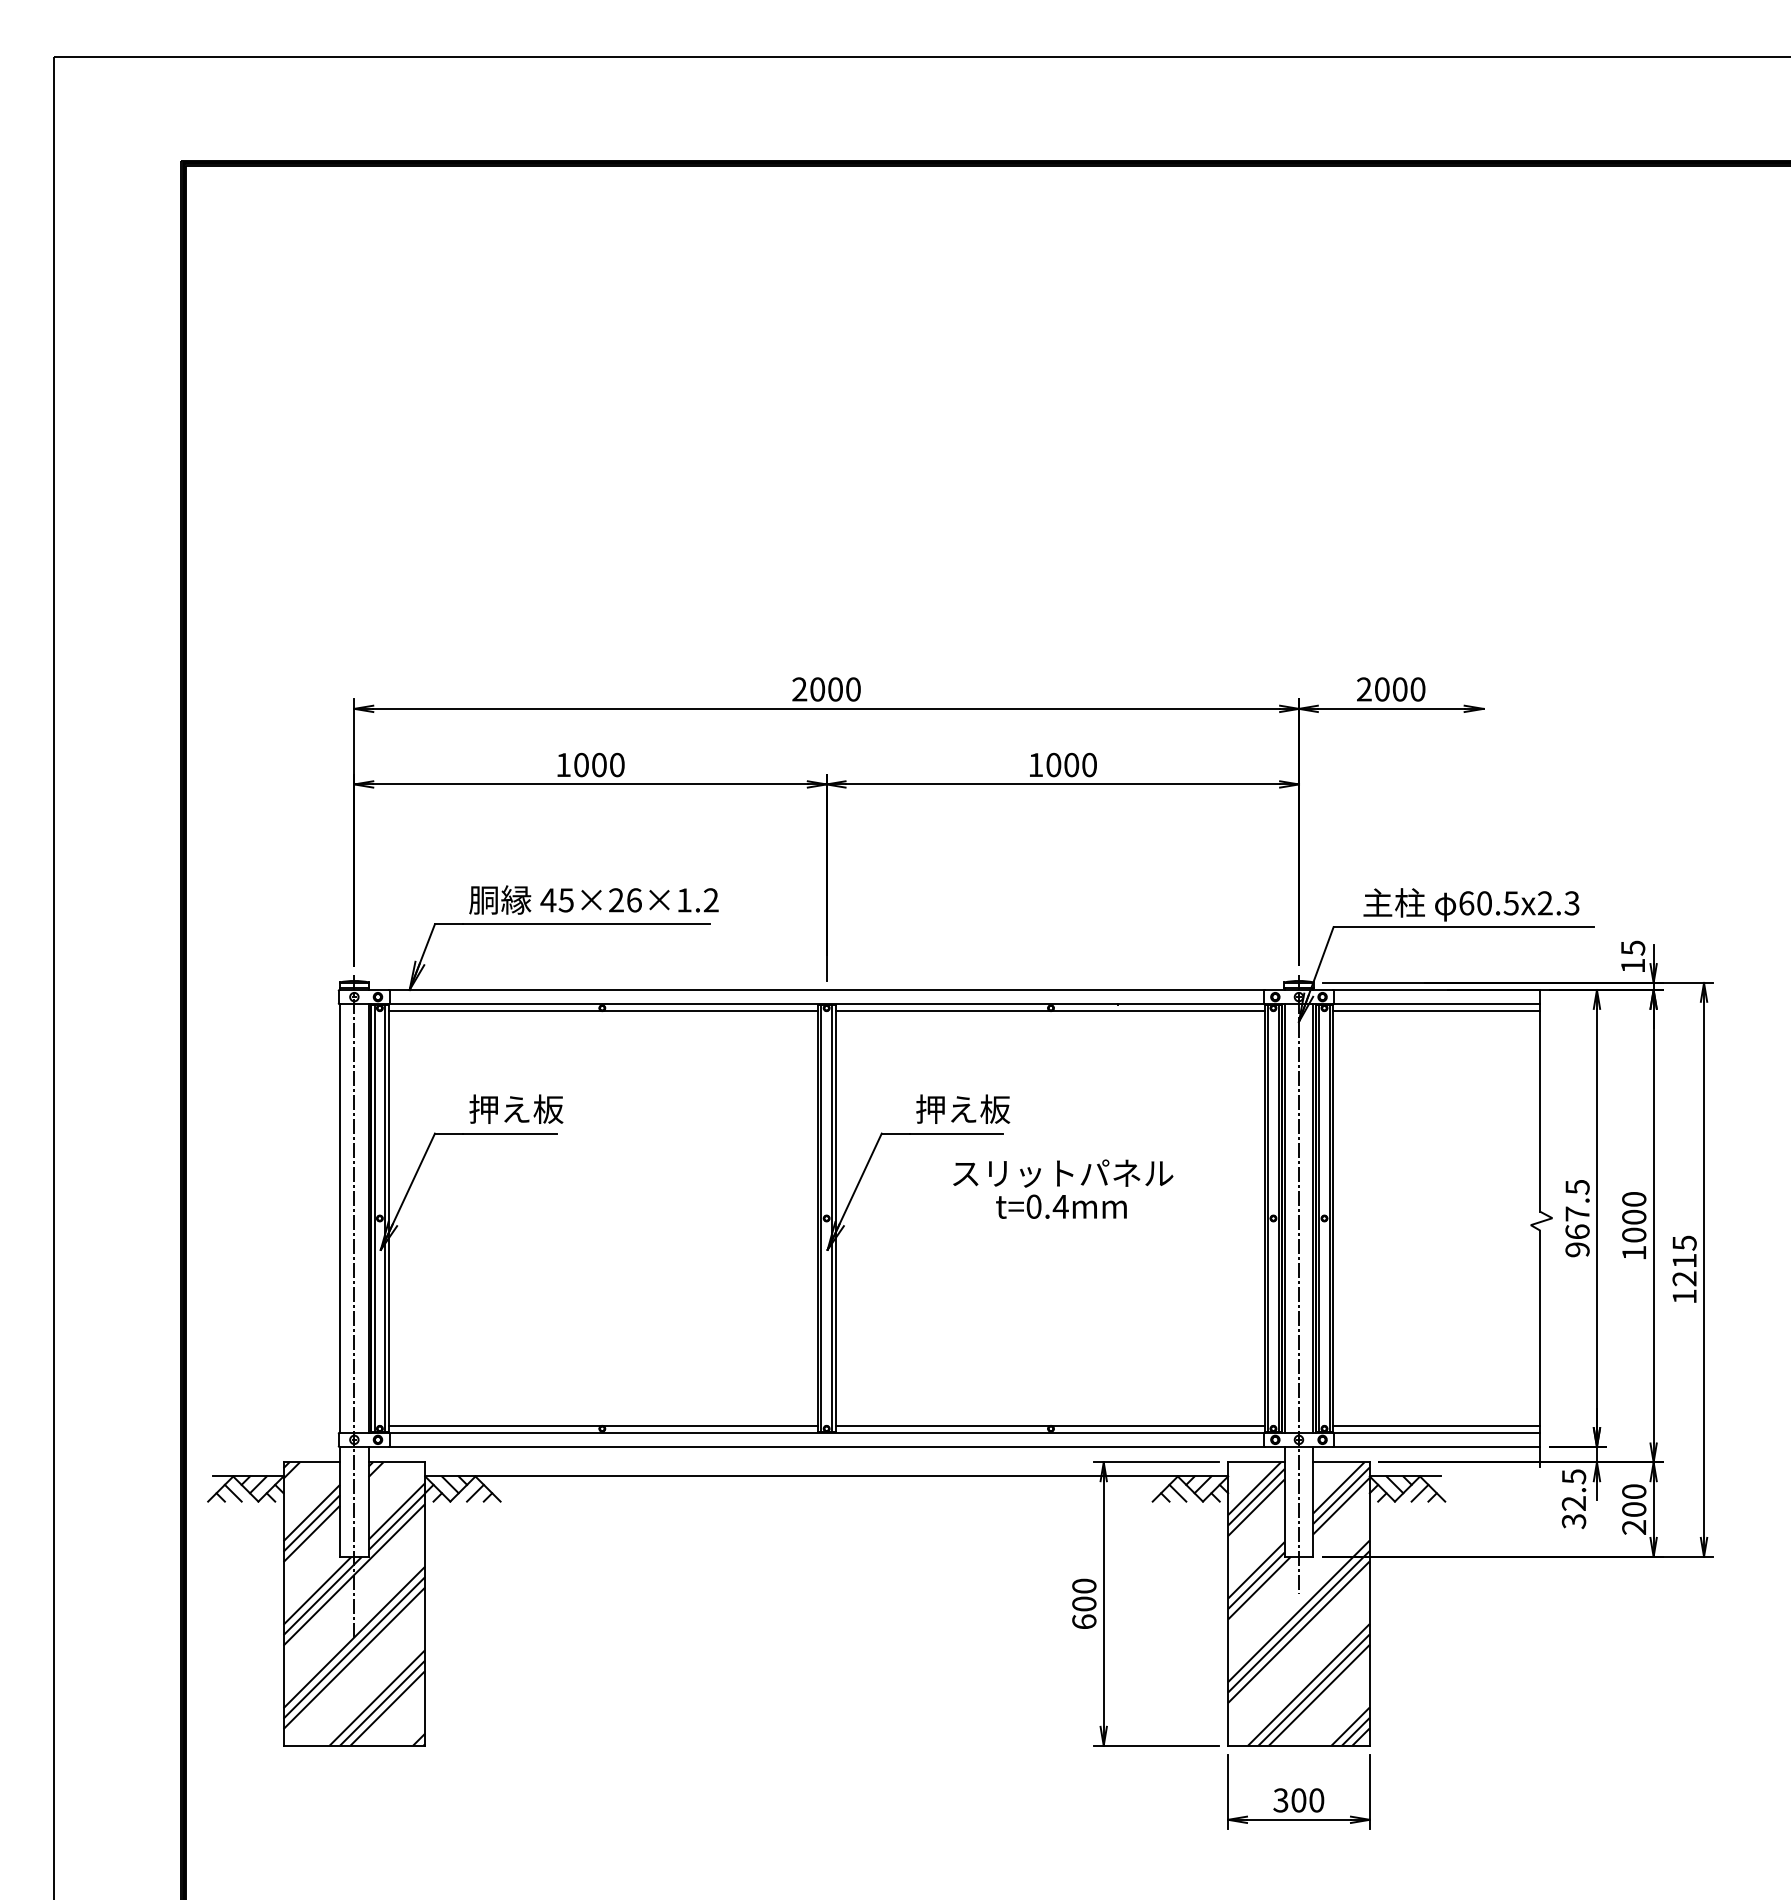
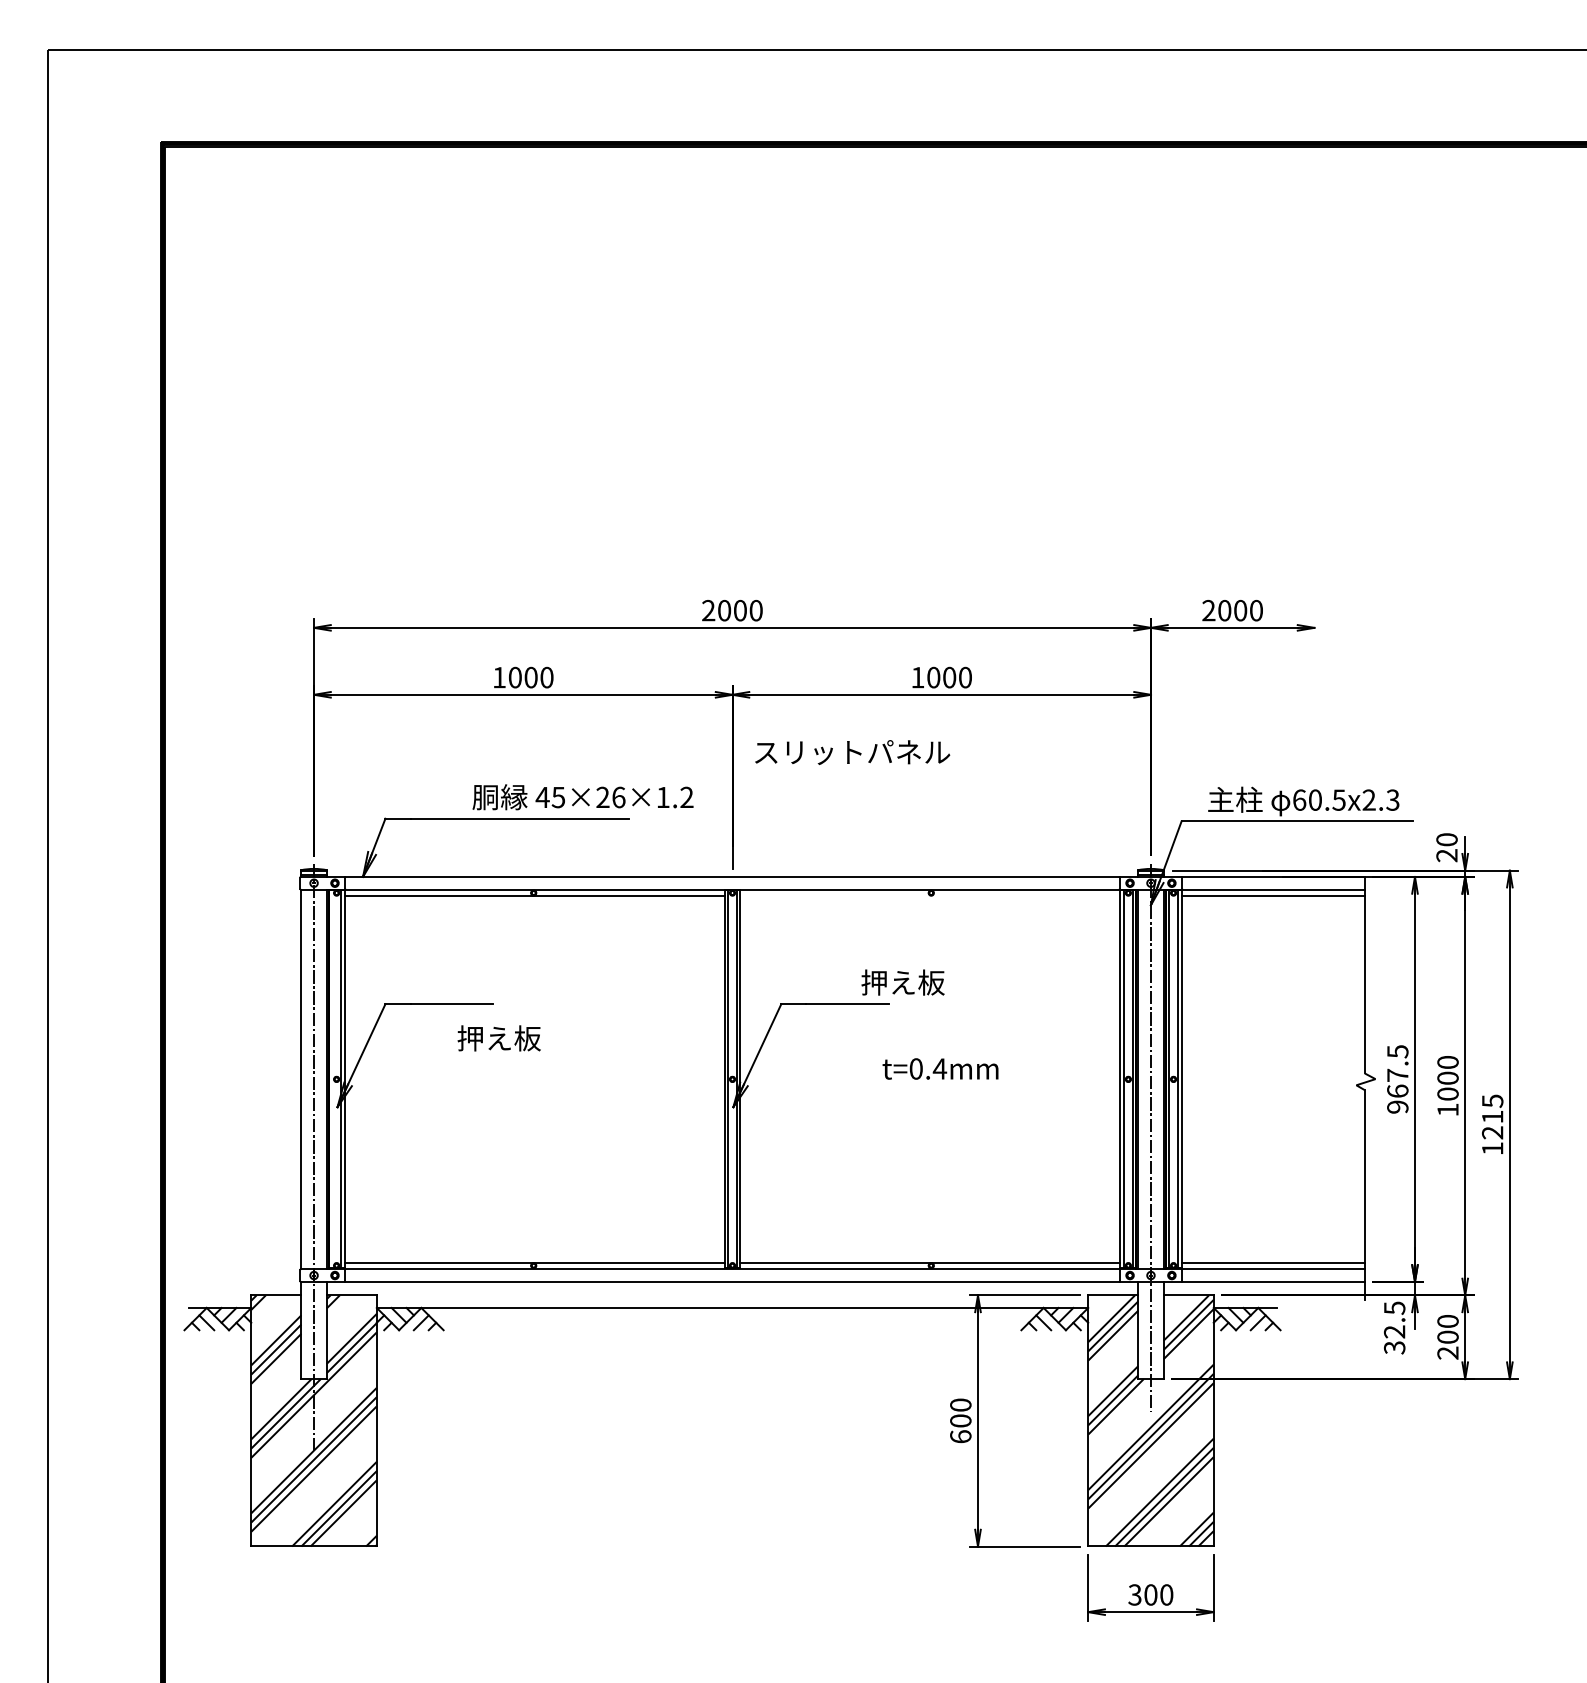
text: (593, 899) -> (582, 796), moved
text: (1633, 956) -> (1447, 847), 15 -> 20
line: (1049, 1011) -> (929, 895), removed
text: (516, 1108) -> (499, 1037), moved
text: (963, 1108) -> (903, 981), moved
text: (1063, 1173) -> (852, 752), moved
line: (374, 1218) -> (331, 1079), removed

